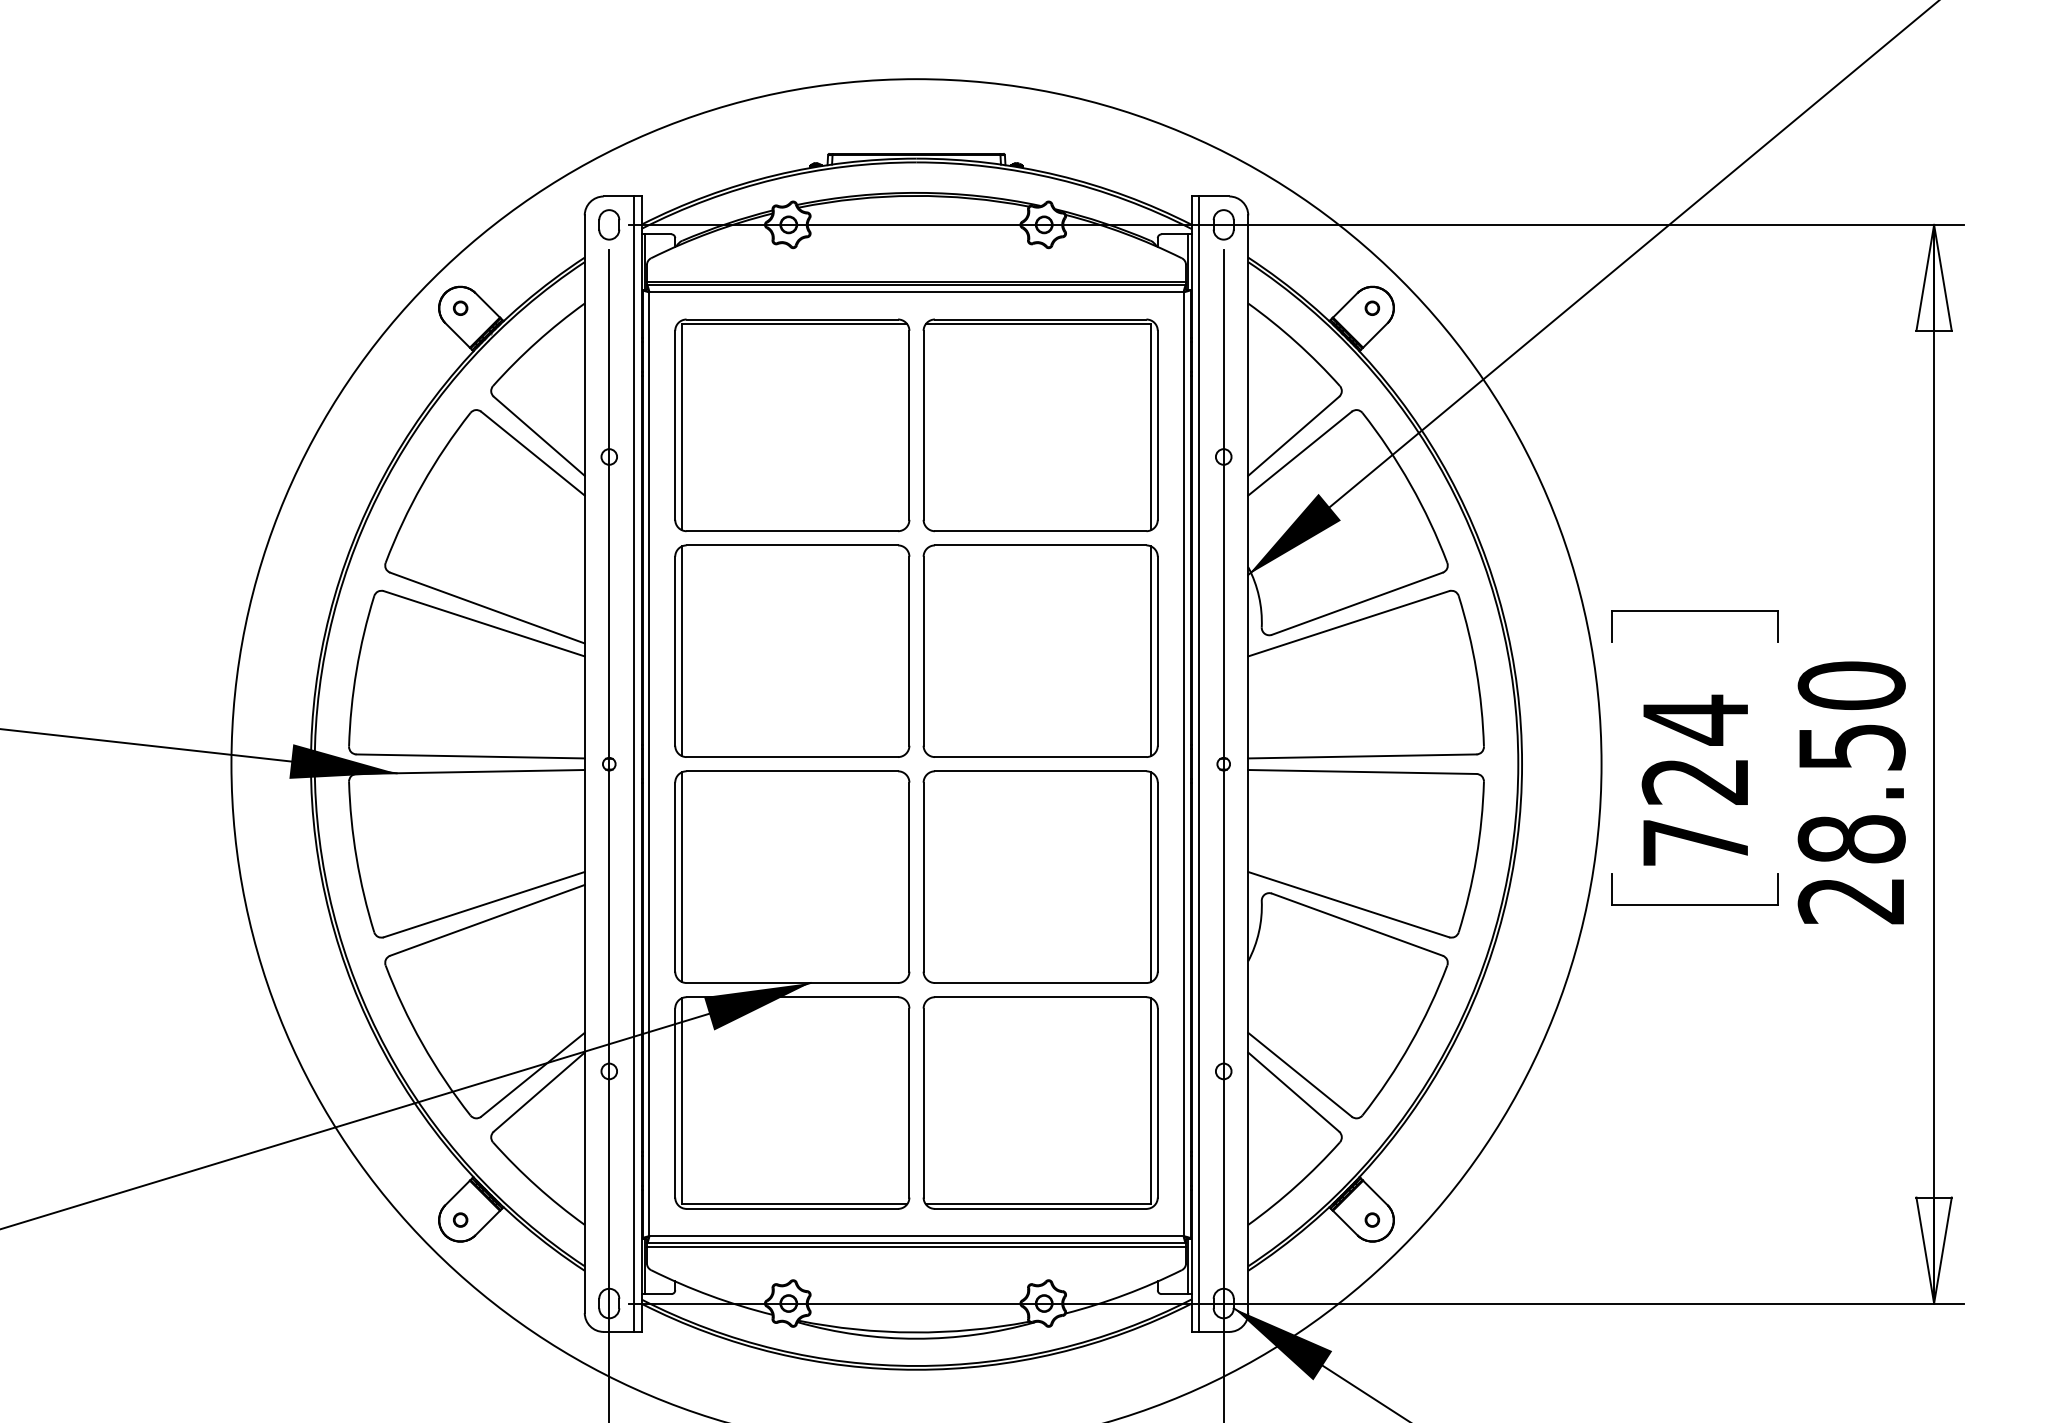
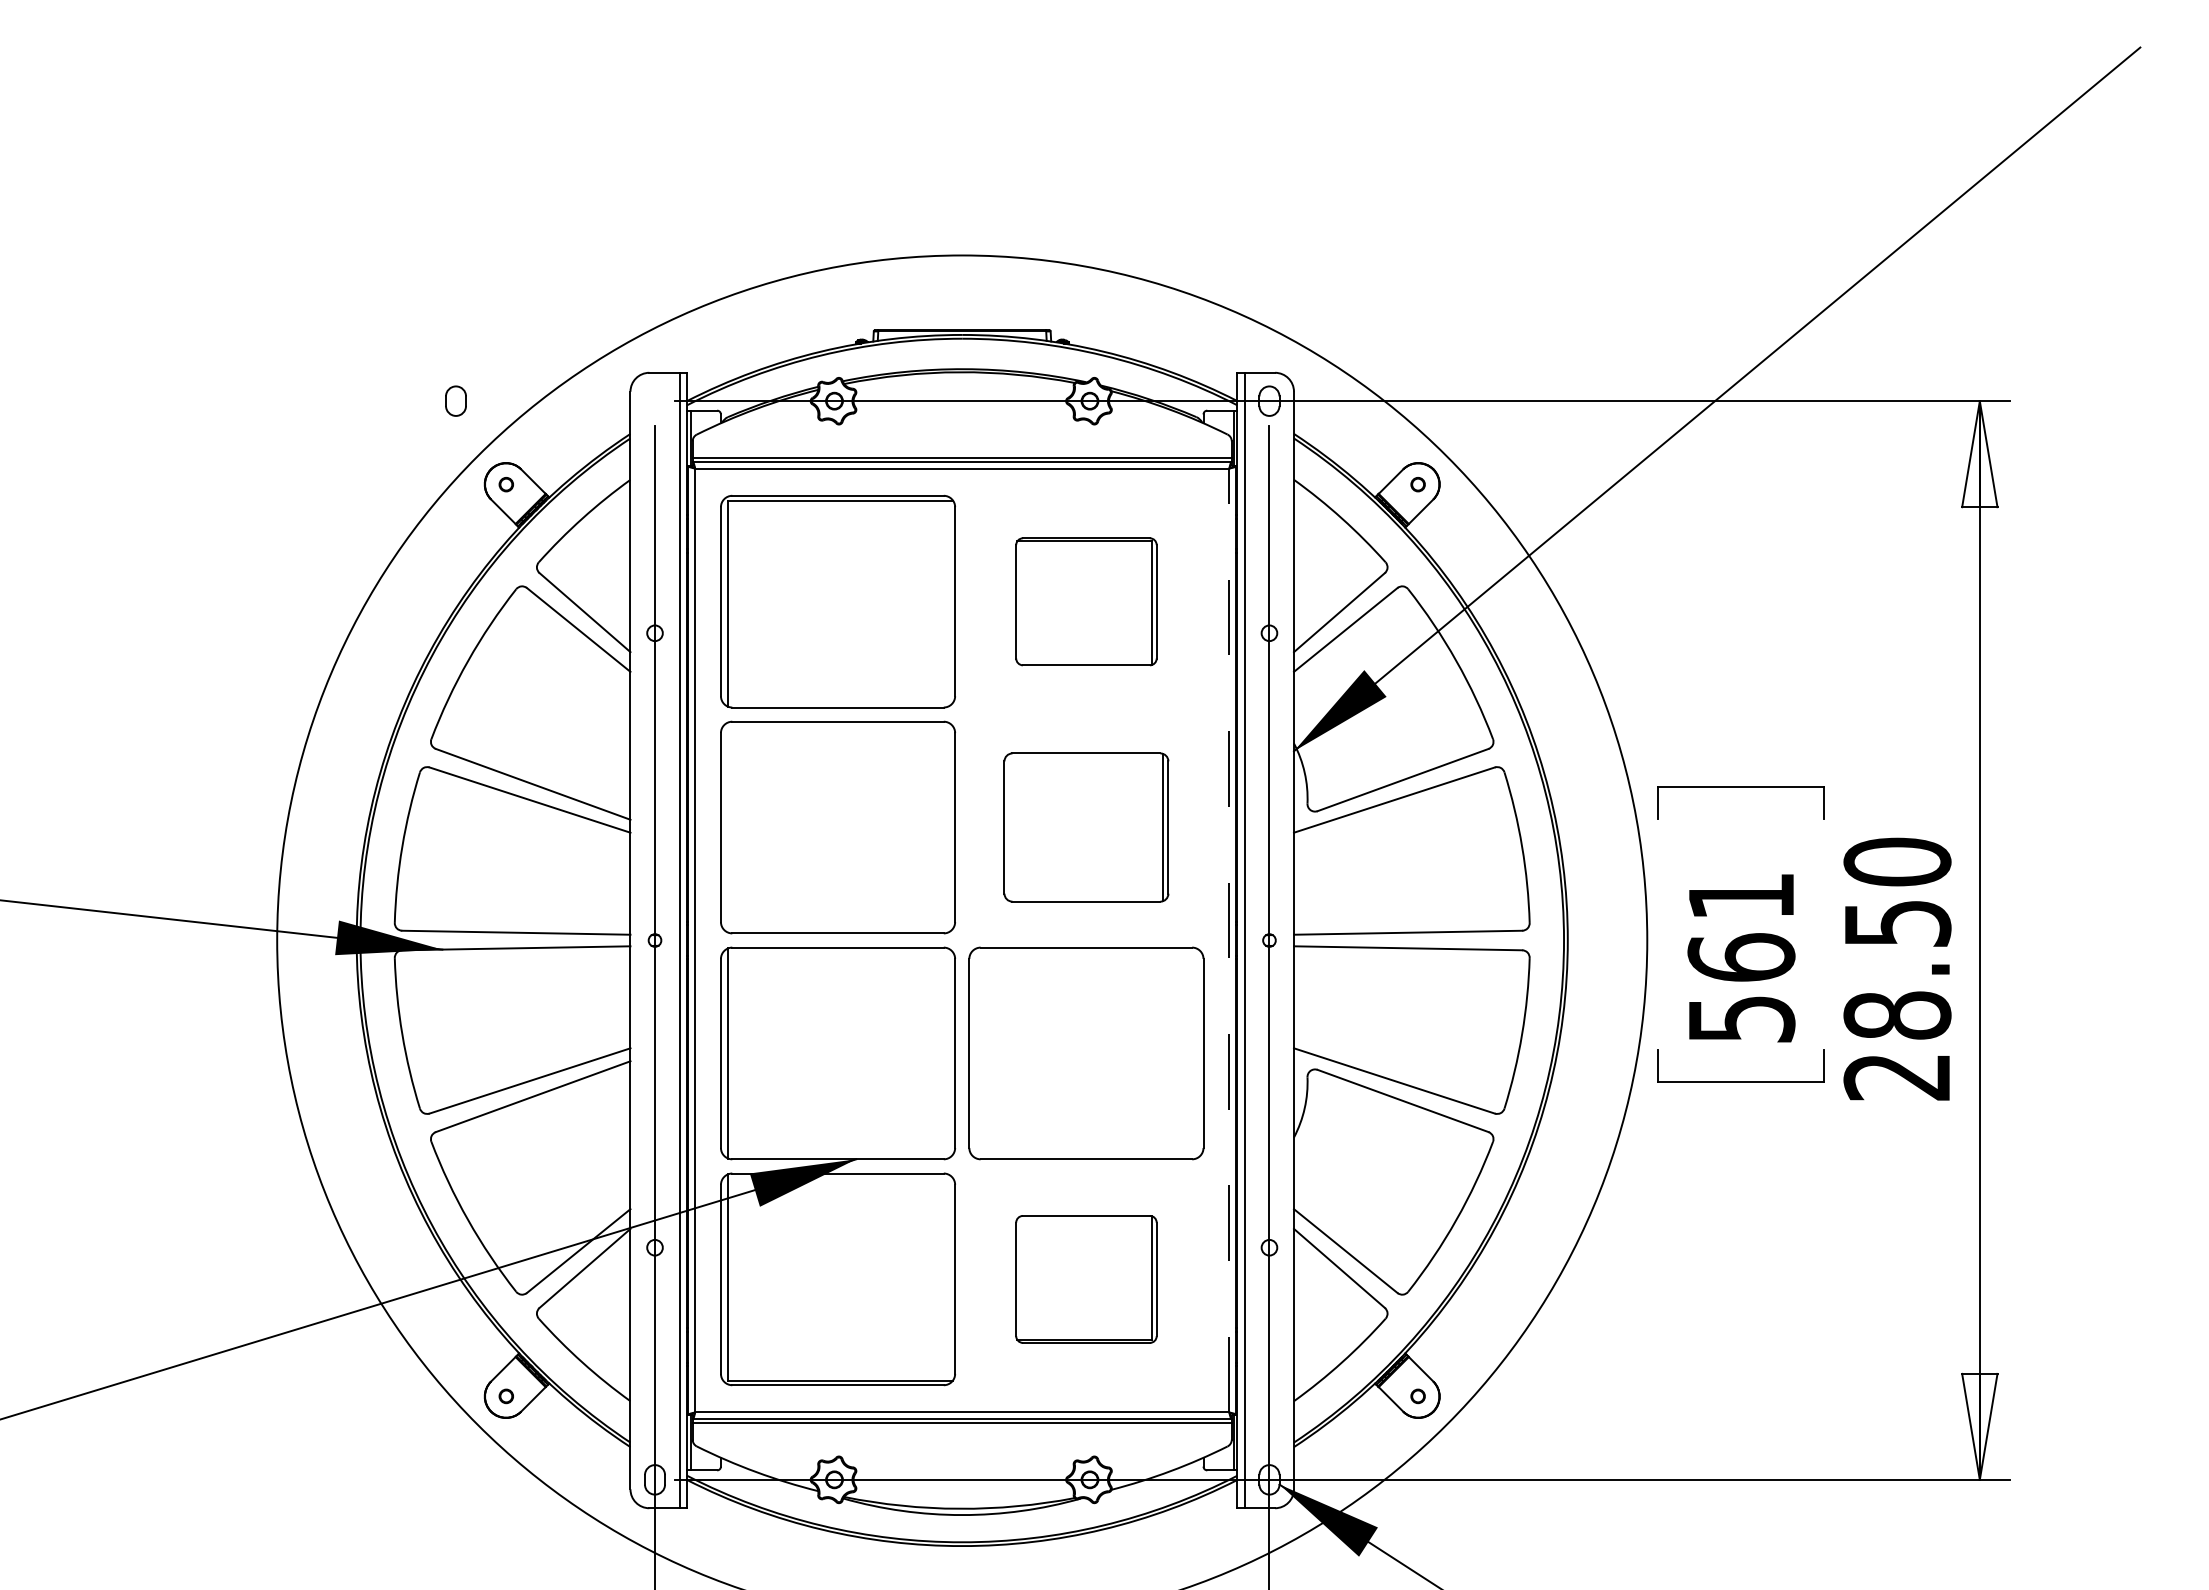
part: (608, 224) -> (455, 400), moved
part: (1040, 425) -> (1086, 601), size x0.6
line: (682, 651) -> (728, 827), removed
part: (1040, 651) -> (1086, 827), size x0.7
line: (1183, 764) -> (1229, 940), solid -> dashed
text: (1695, 780) -> (1741, 956), 724 -> 561
line: (1150, 877) -> (1196, 1053), removed
part: (1040, 1103) -> (1086, 1279), size x0.6

